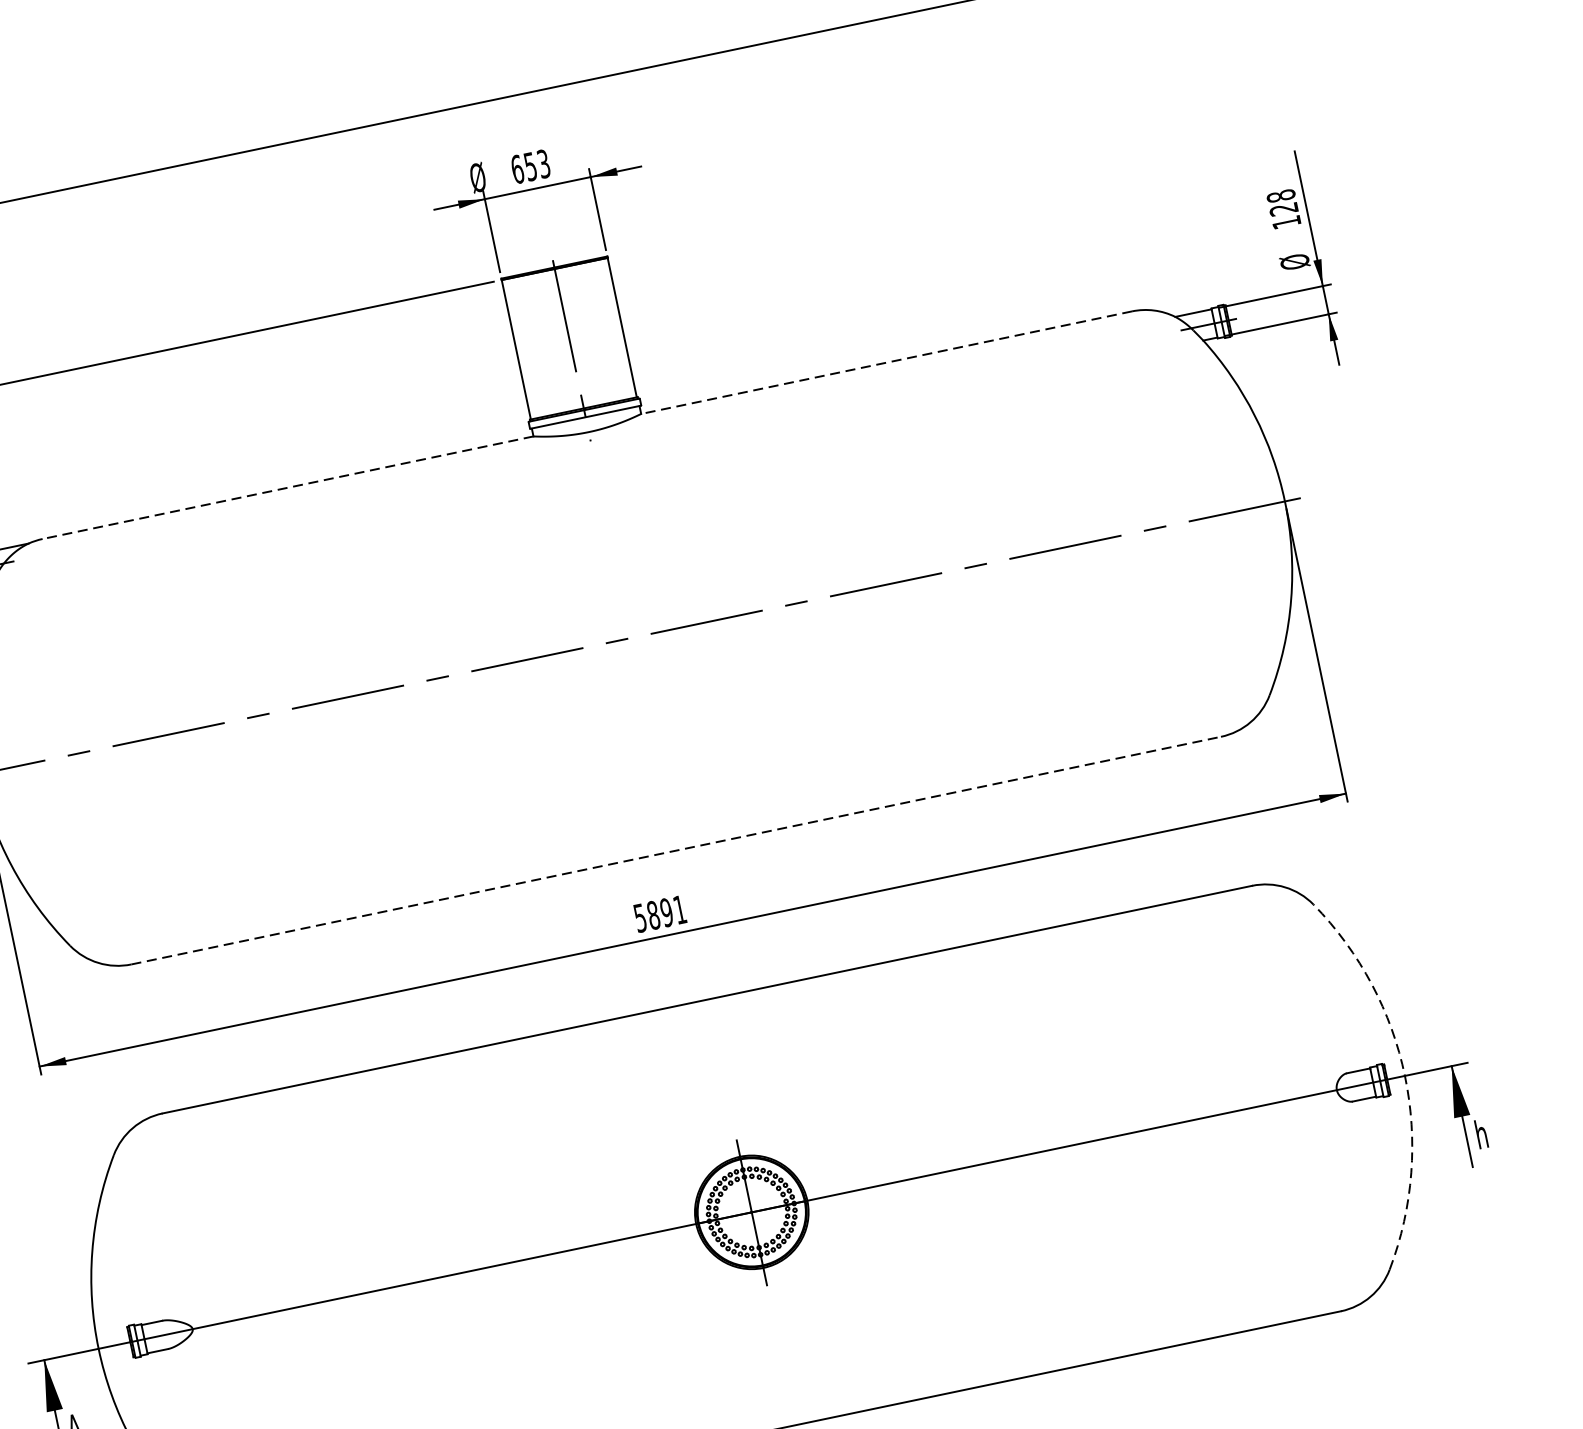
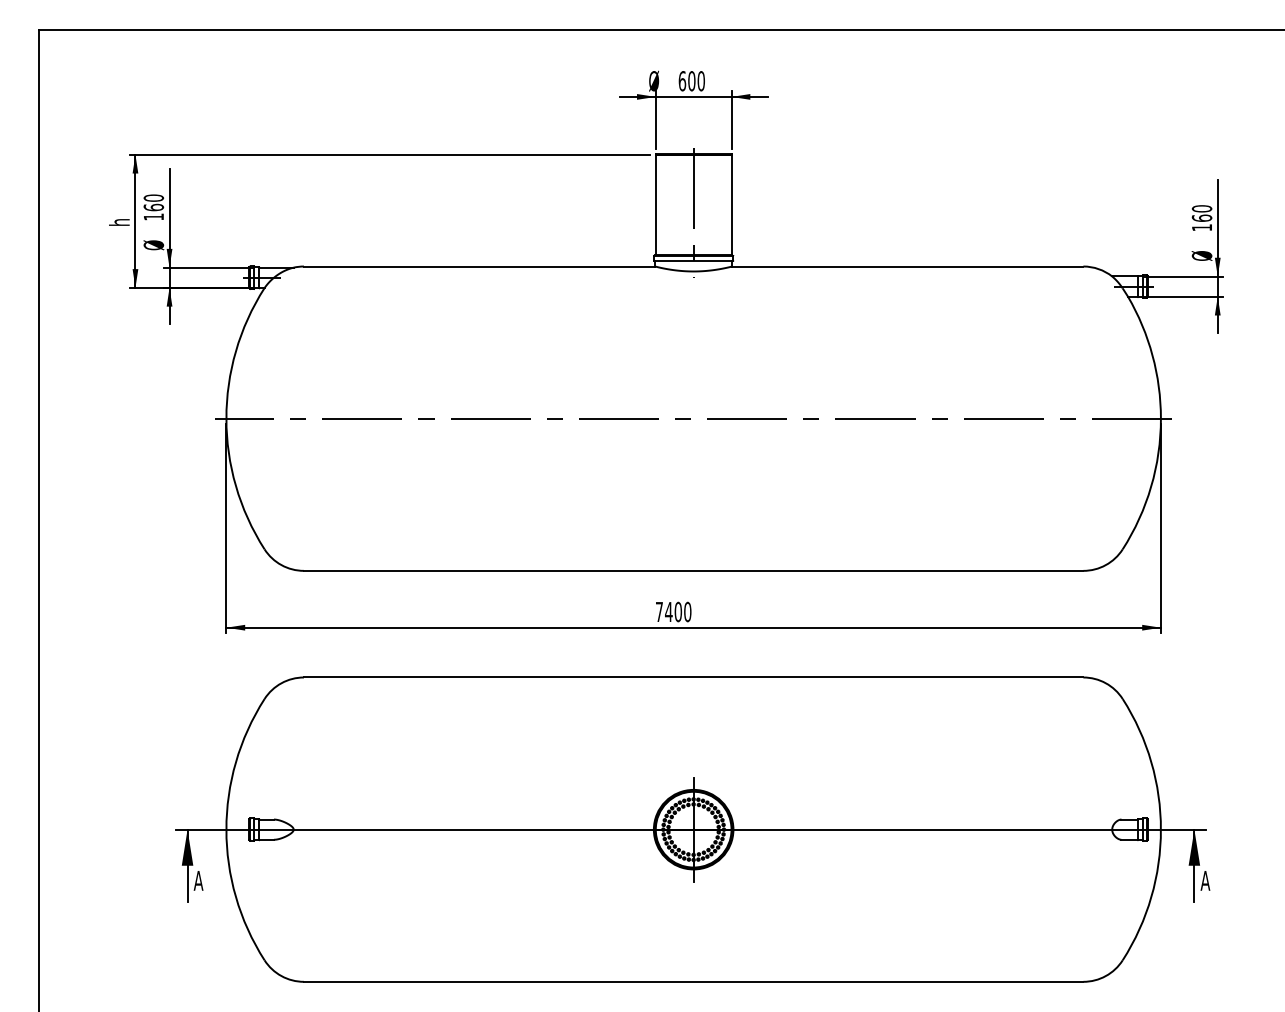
text: (537, 165) -> (696, 81), 653 -> 600
text: (1281, 202) -> (1201, 213), 128 -> 160
line: (886, 362) -> (907, 266), dashed -> solid
line: (287, 487) -> (479, 266), dashed -> solid
line: (675, 850) -> (693, 570), dashed -> solid
text: (659, 913) -> (673, 611), 5891 -> 7400
arc: (1404, 1075) -> (1160, 829), dashed -> solid
text: (1482, 1133) -> (1205, 880), h -> A

